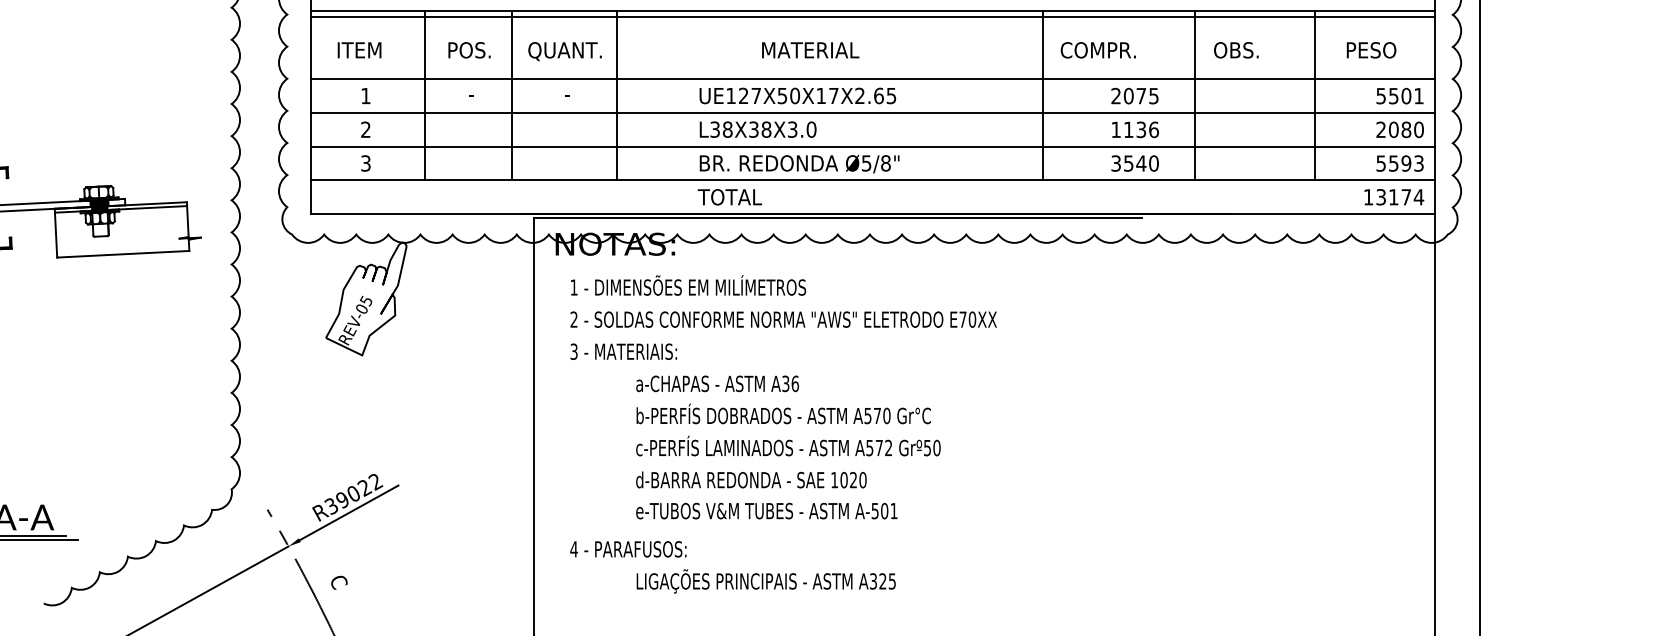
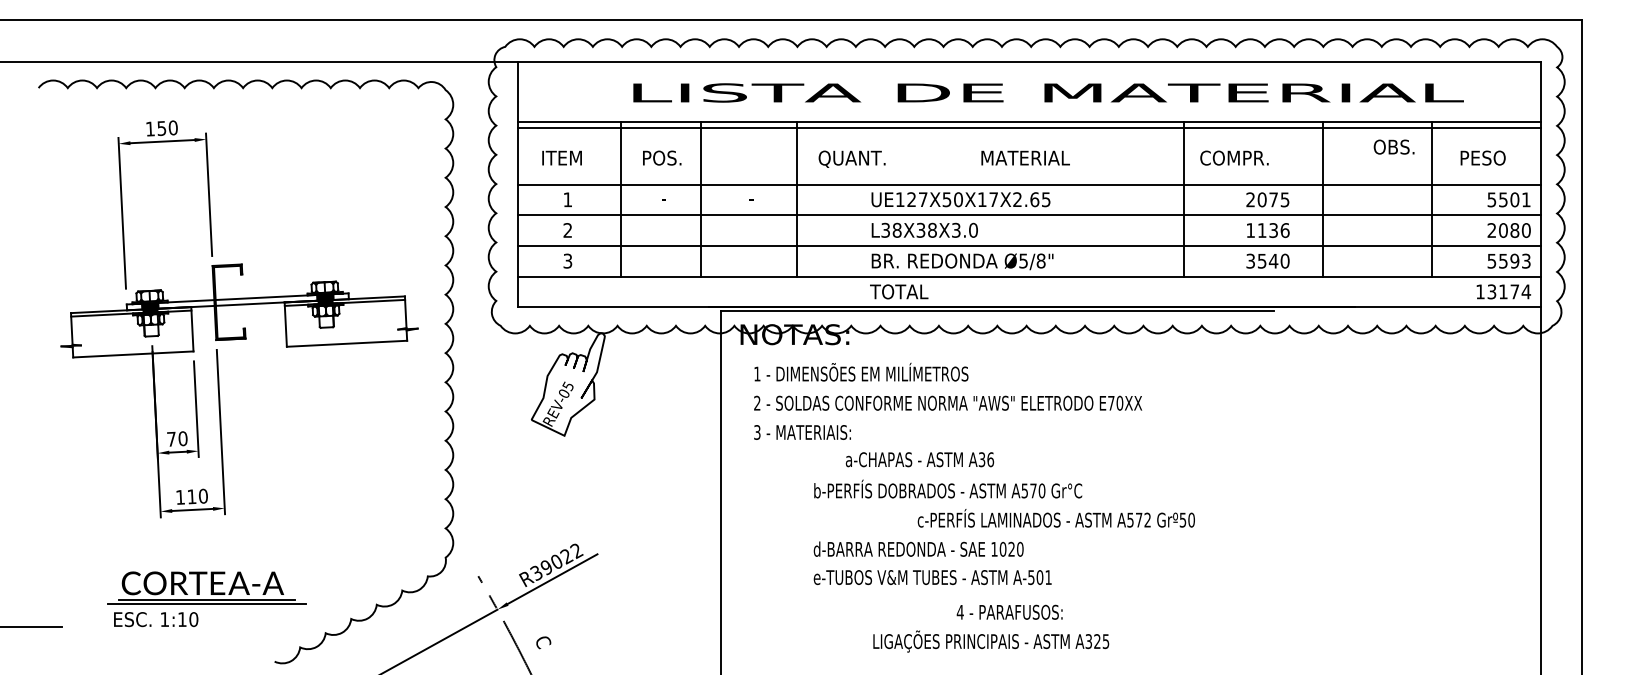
text: (810, 49) -> (1025, 157), moved
text: (1235, 49) -> (1393, 146), moved
text: (564, 50) -> (851, 158), moved
text: (717, 383) -> (919, 459), moved
text: (787, 446) -> (1055, 518), moved
text: (628, 548) -> (1009, 611), moved
text: (766, 581) -> (991, 641), moved

